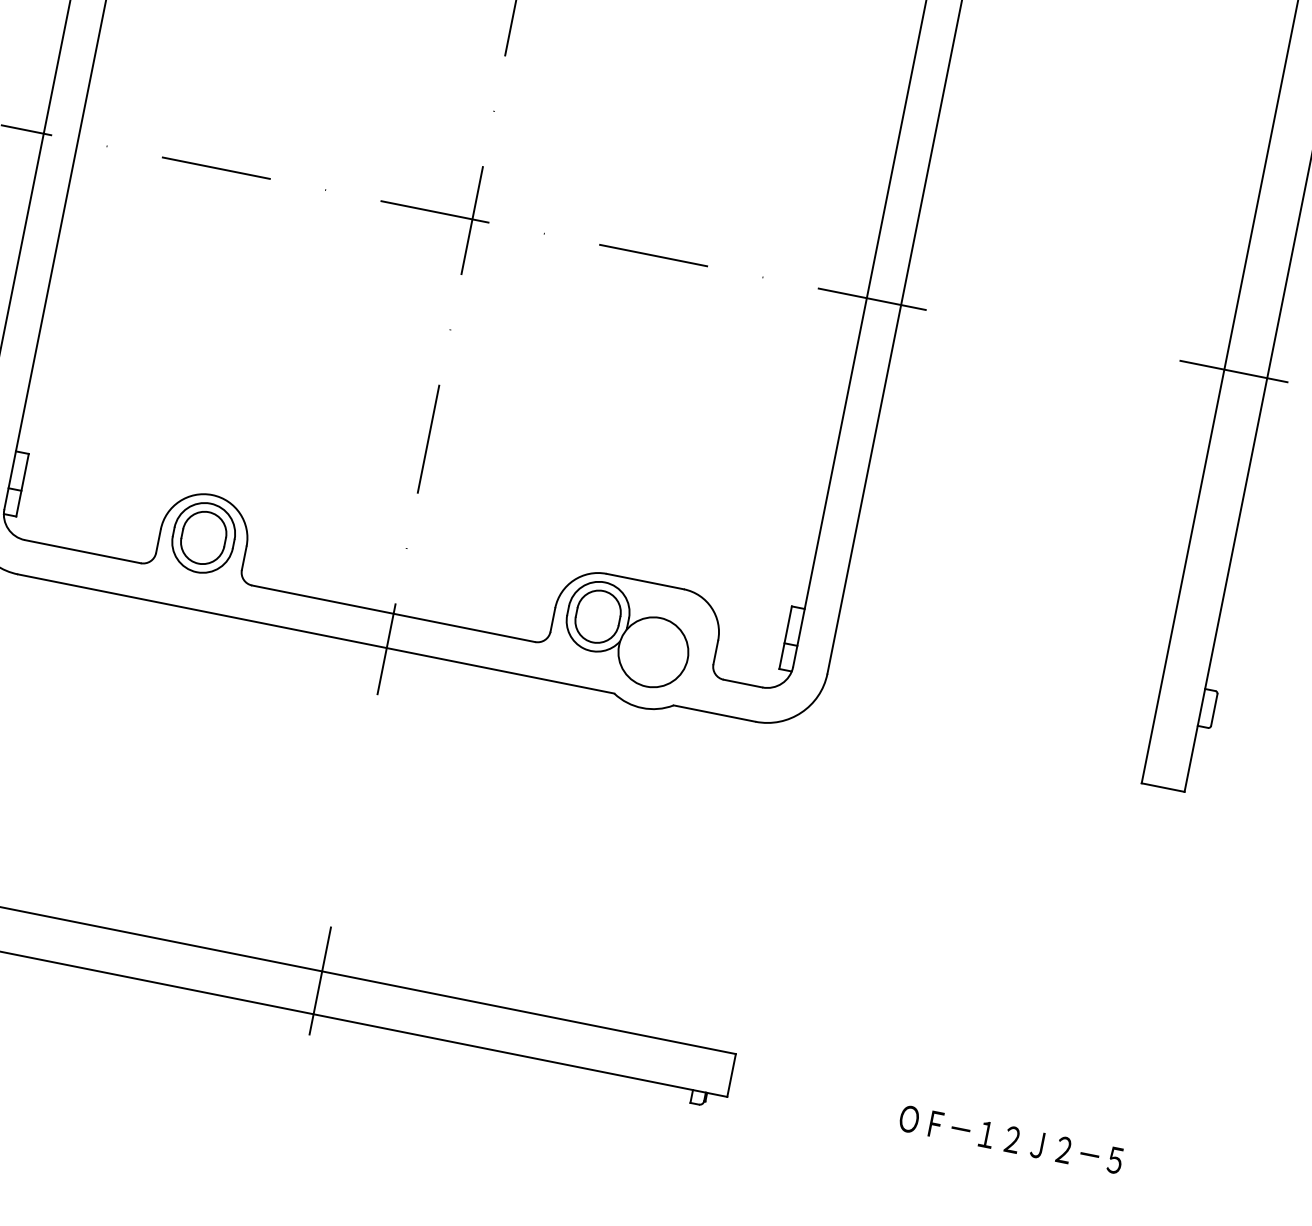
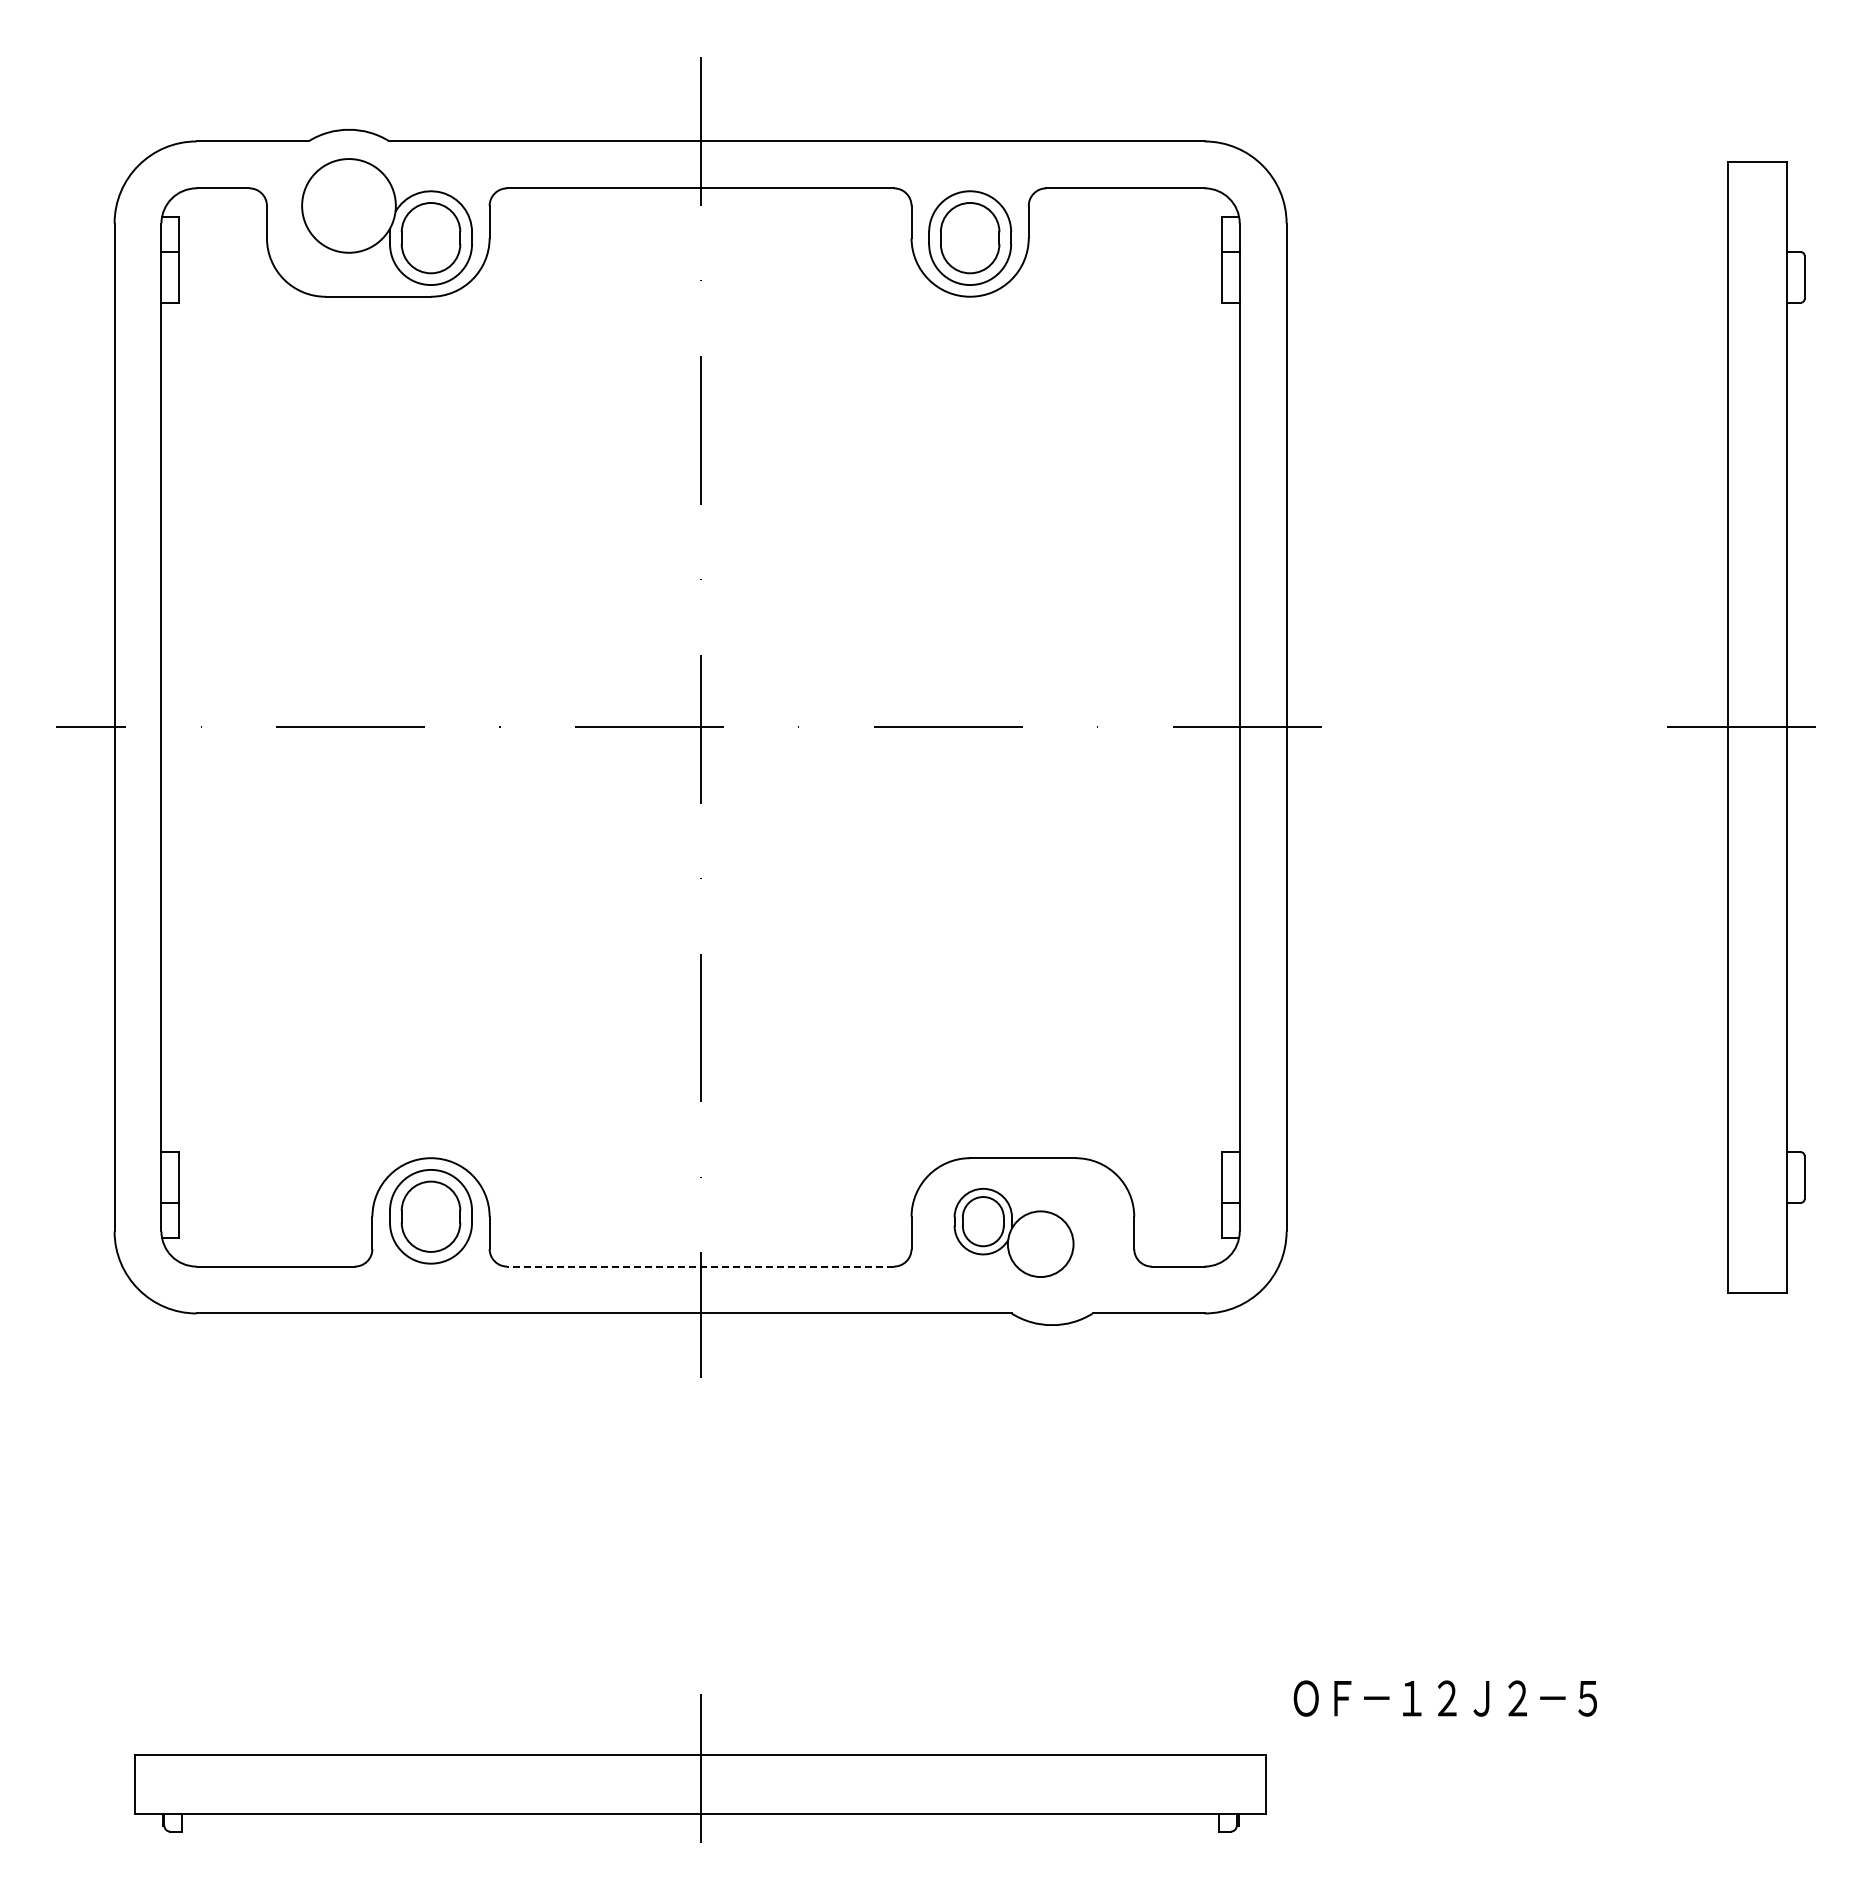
line: (393, 613) -> (700, 1266), solid -> dashed
part: (627, 634) -> (1013, 1232), size x0.7
text: (1010, 1139) -> (1444, 1698), moved

